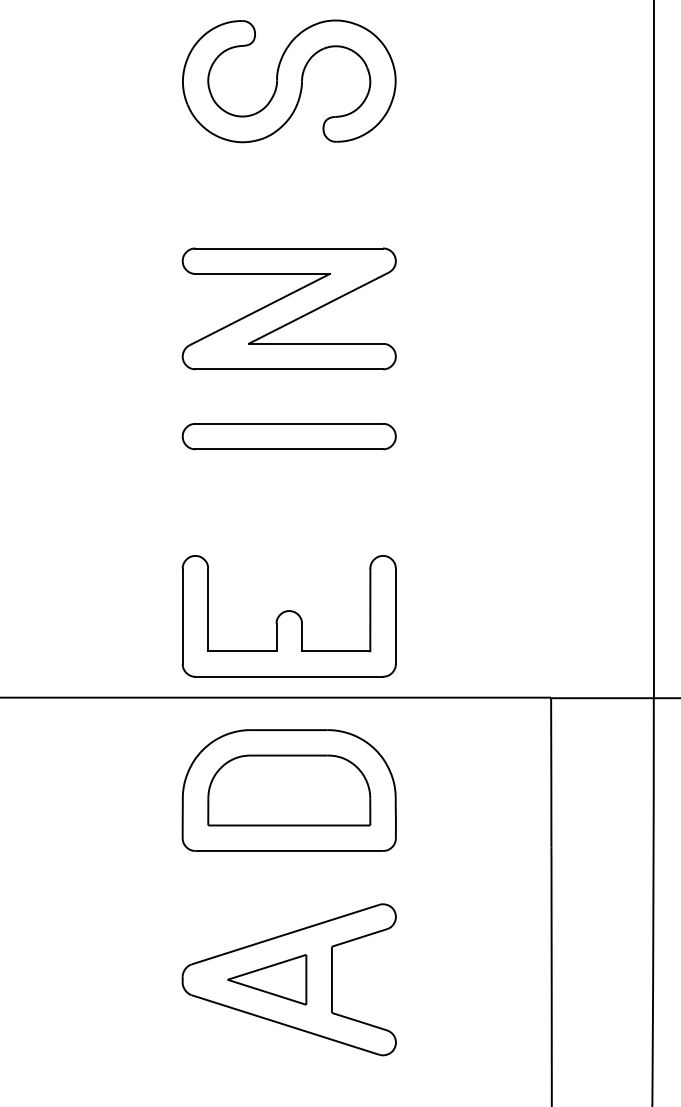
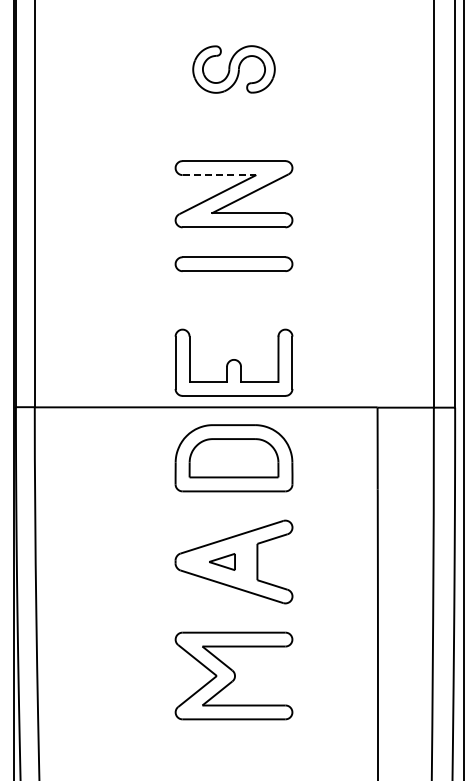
part: (288, 81) -> (233, 69), size x0.7
line: (262, 274) -> (219, 175), solid -> dashed
part: (268, 978) -> (222, 561), size x0.6

